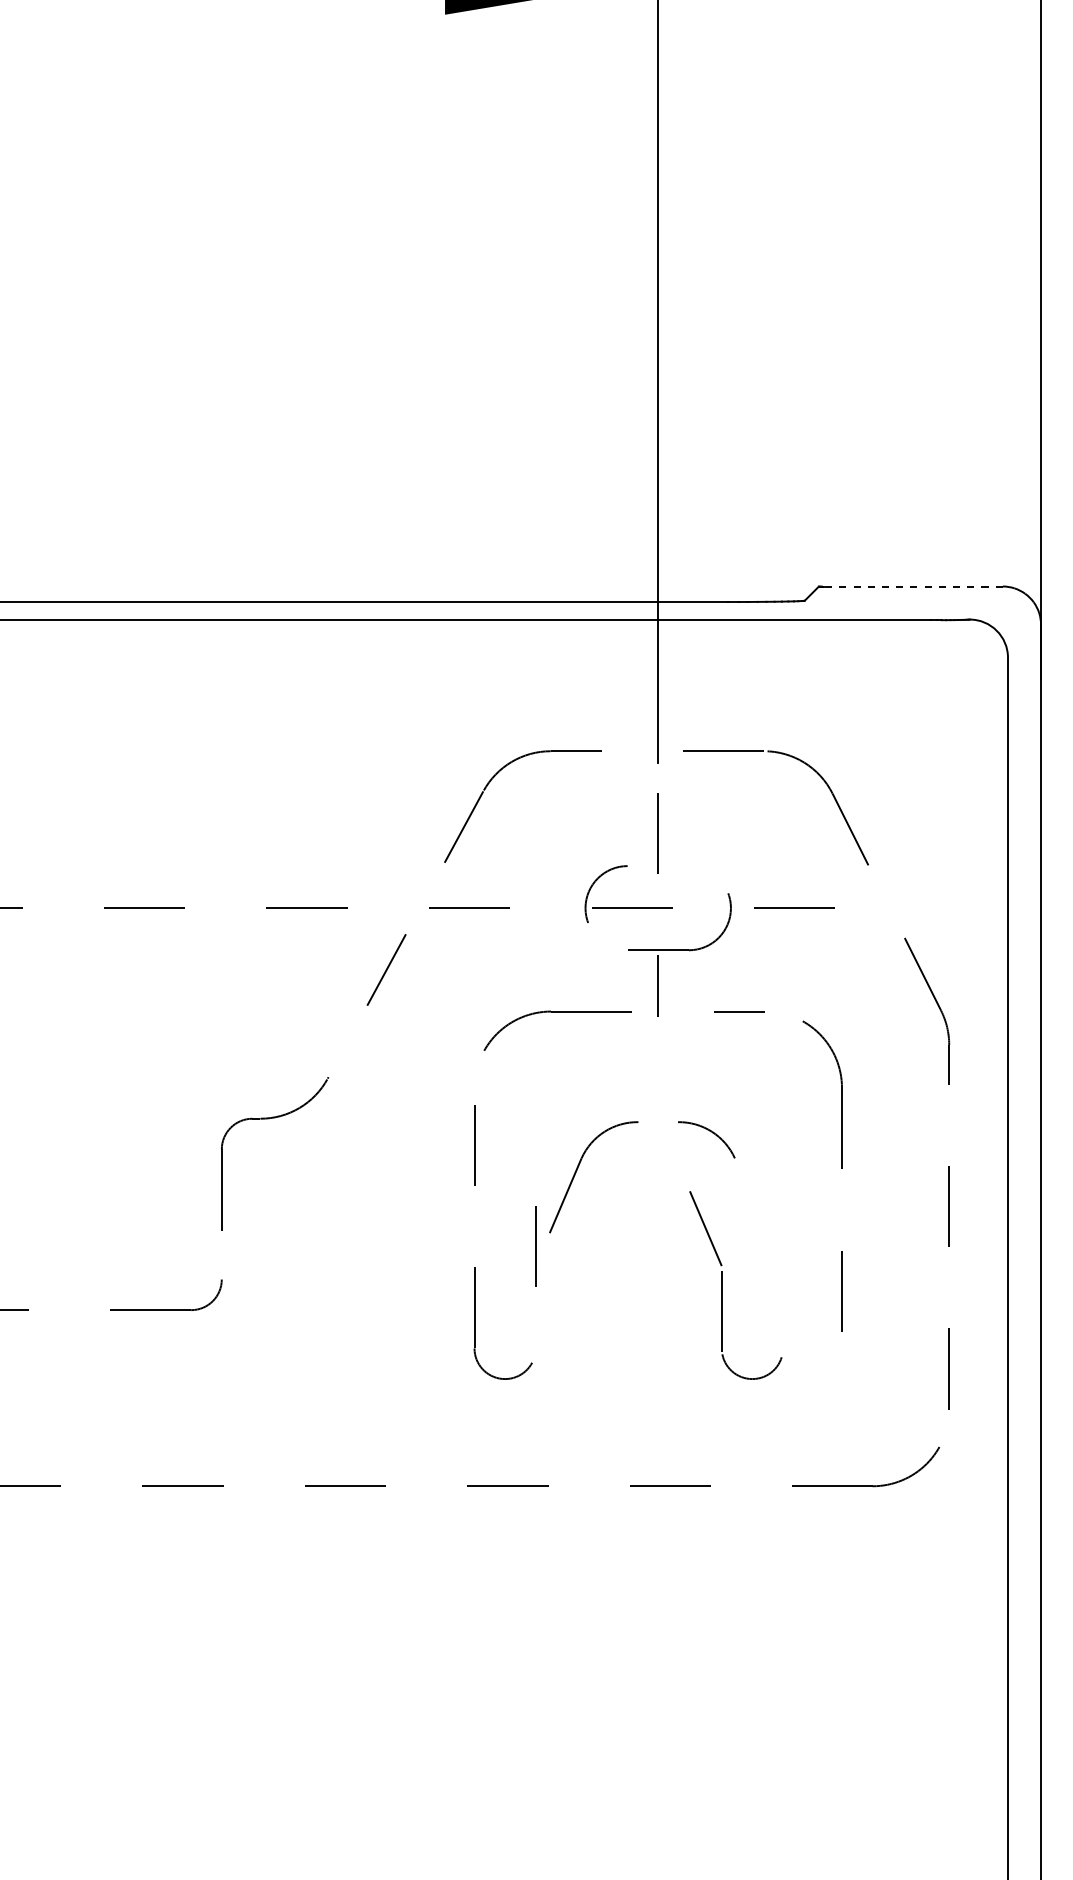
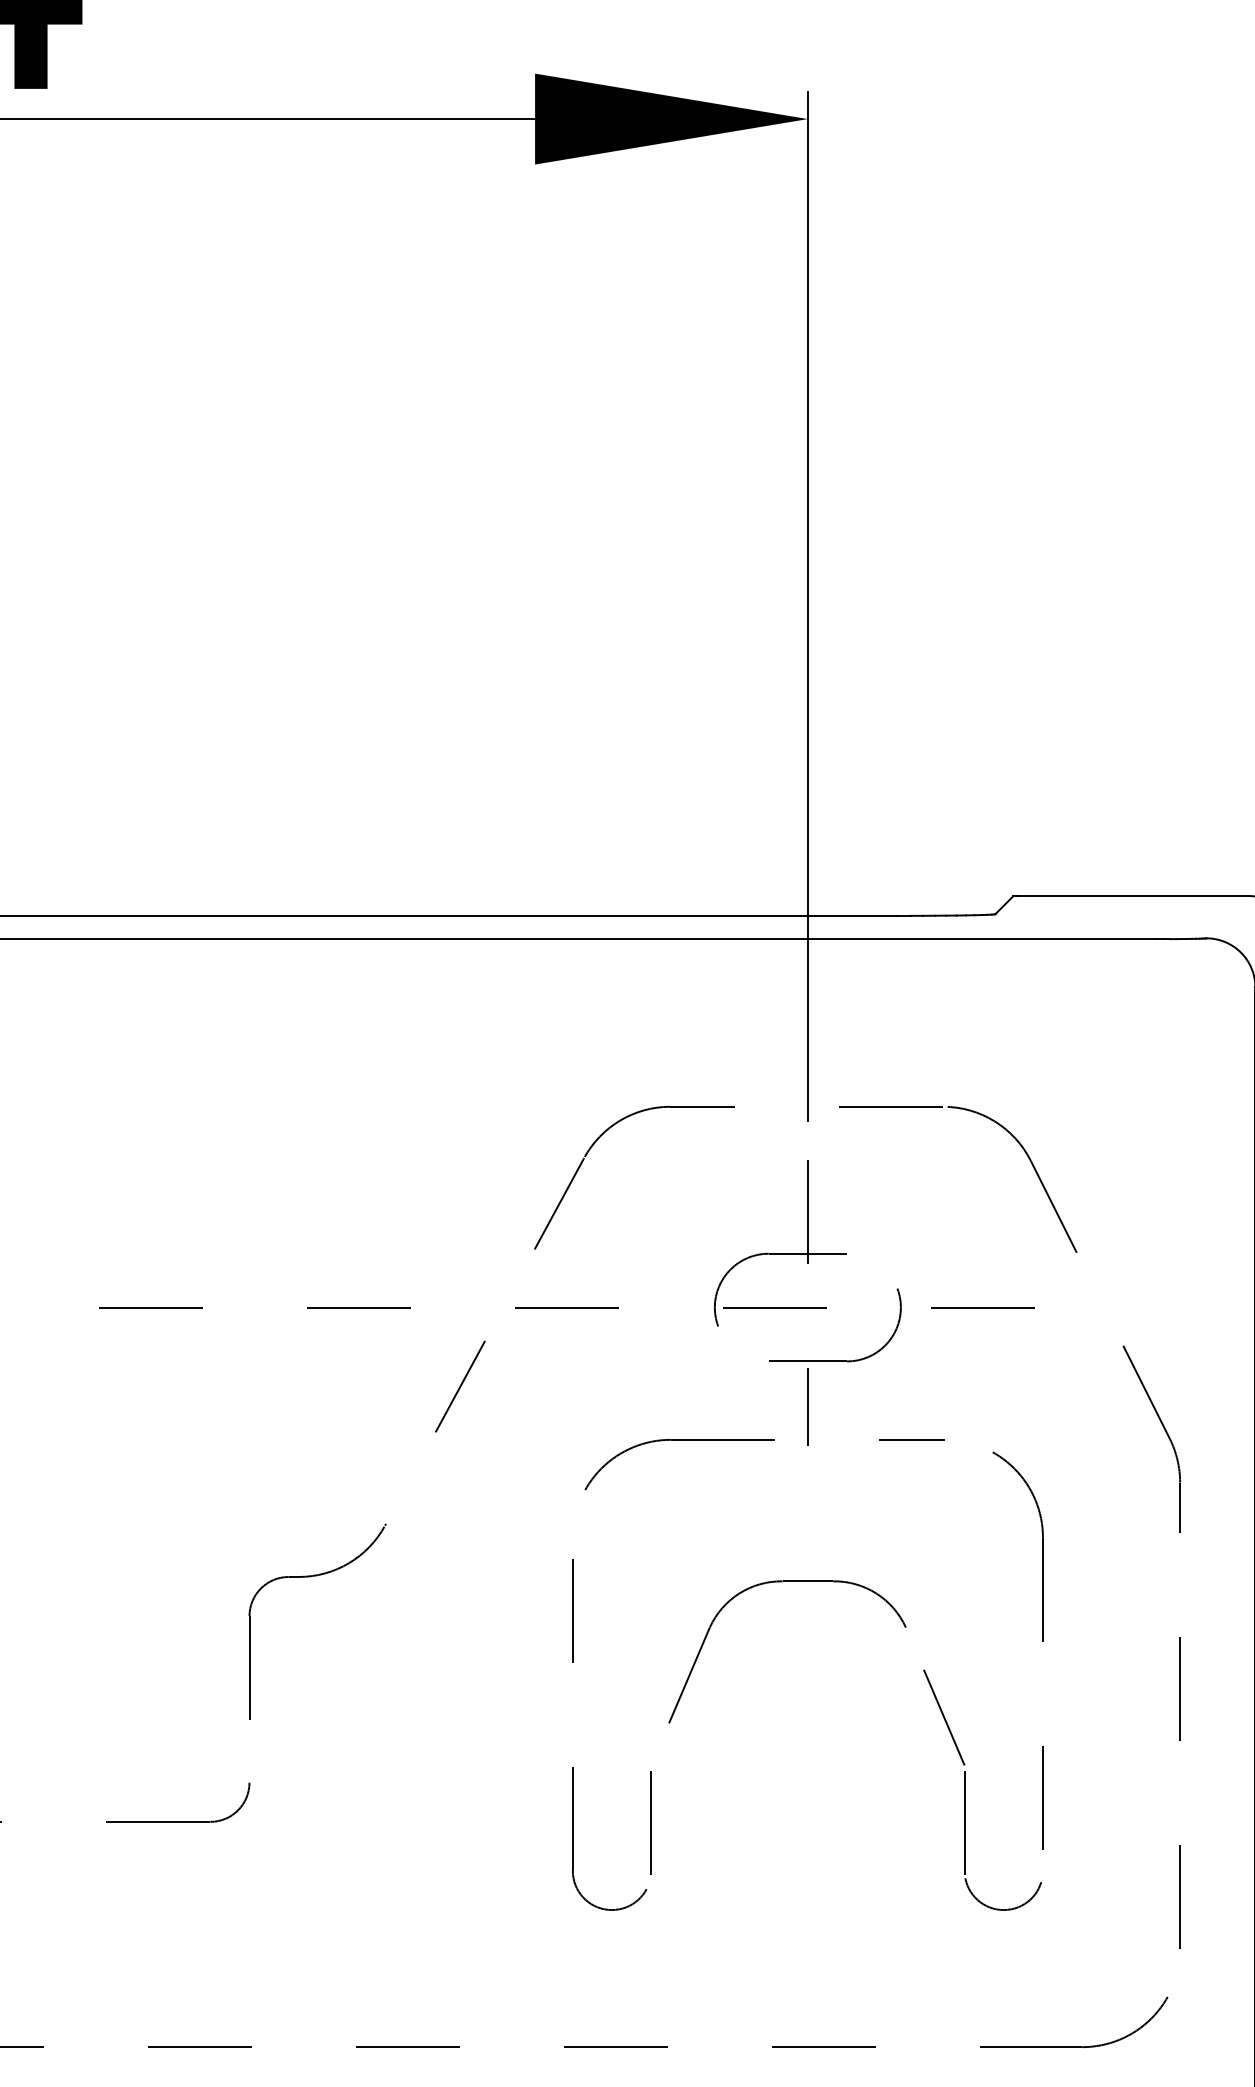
line: (913, 586) -> (1134, 896), dashed -> solid
line: (657, 866) -> (806, 1254), added
line: (658, 1122) -> (808, 1581), added
line: (535, 1246) -> (650, 1823), moved
part: (722, 1285) -> (965, 1790), moved

